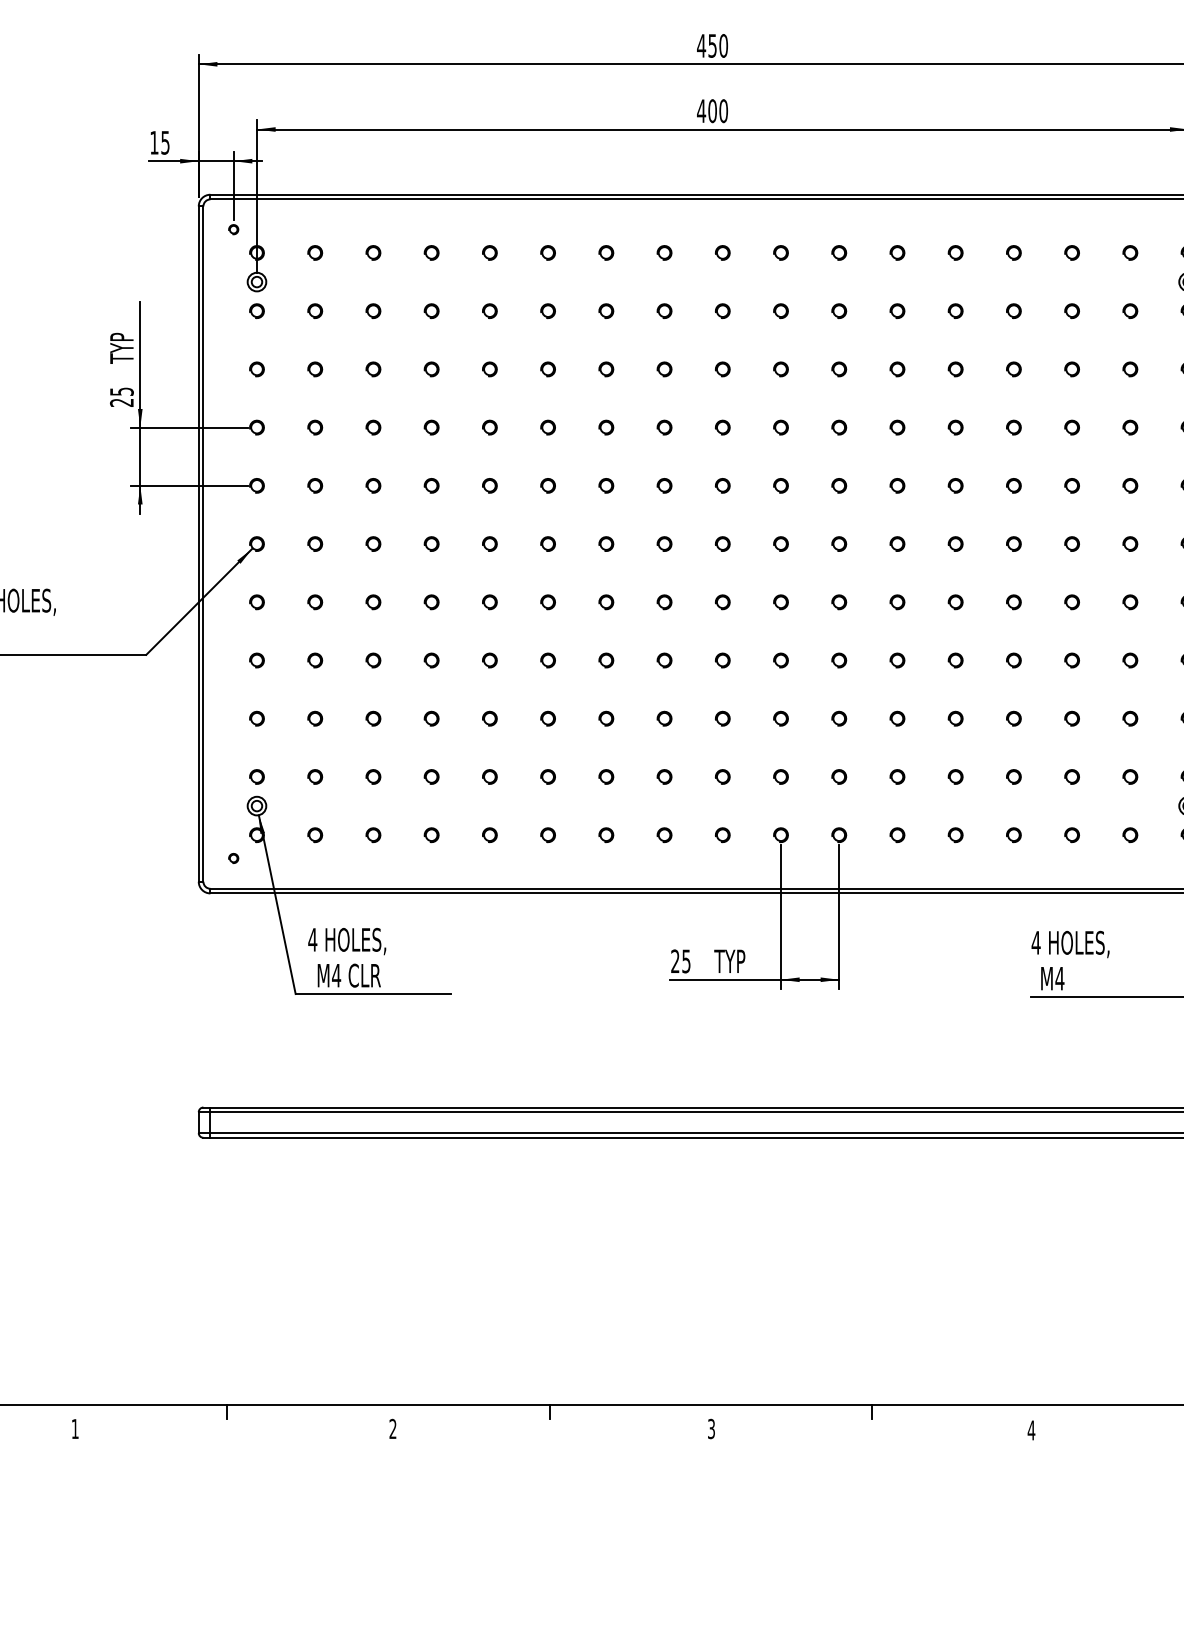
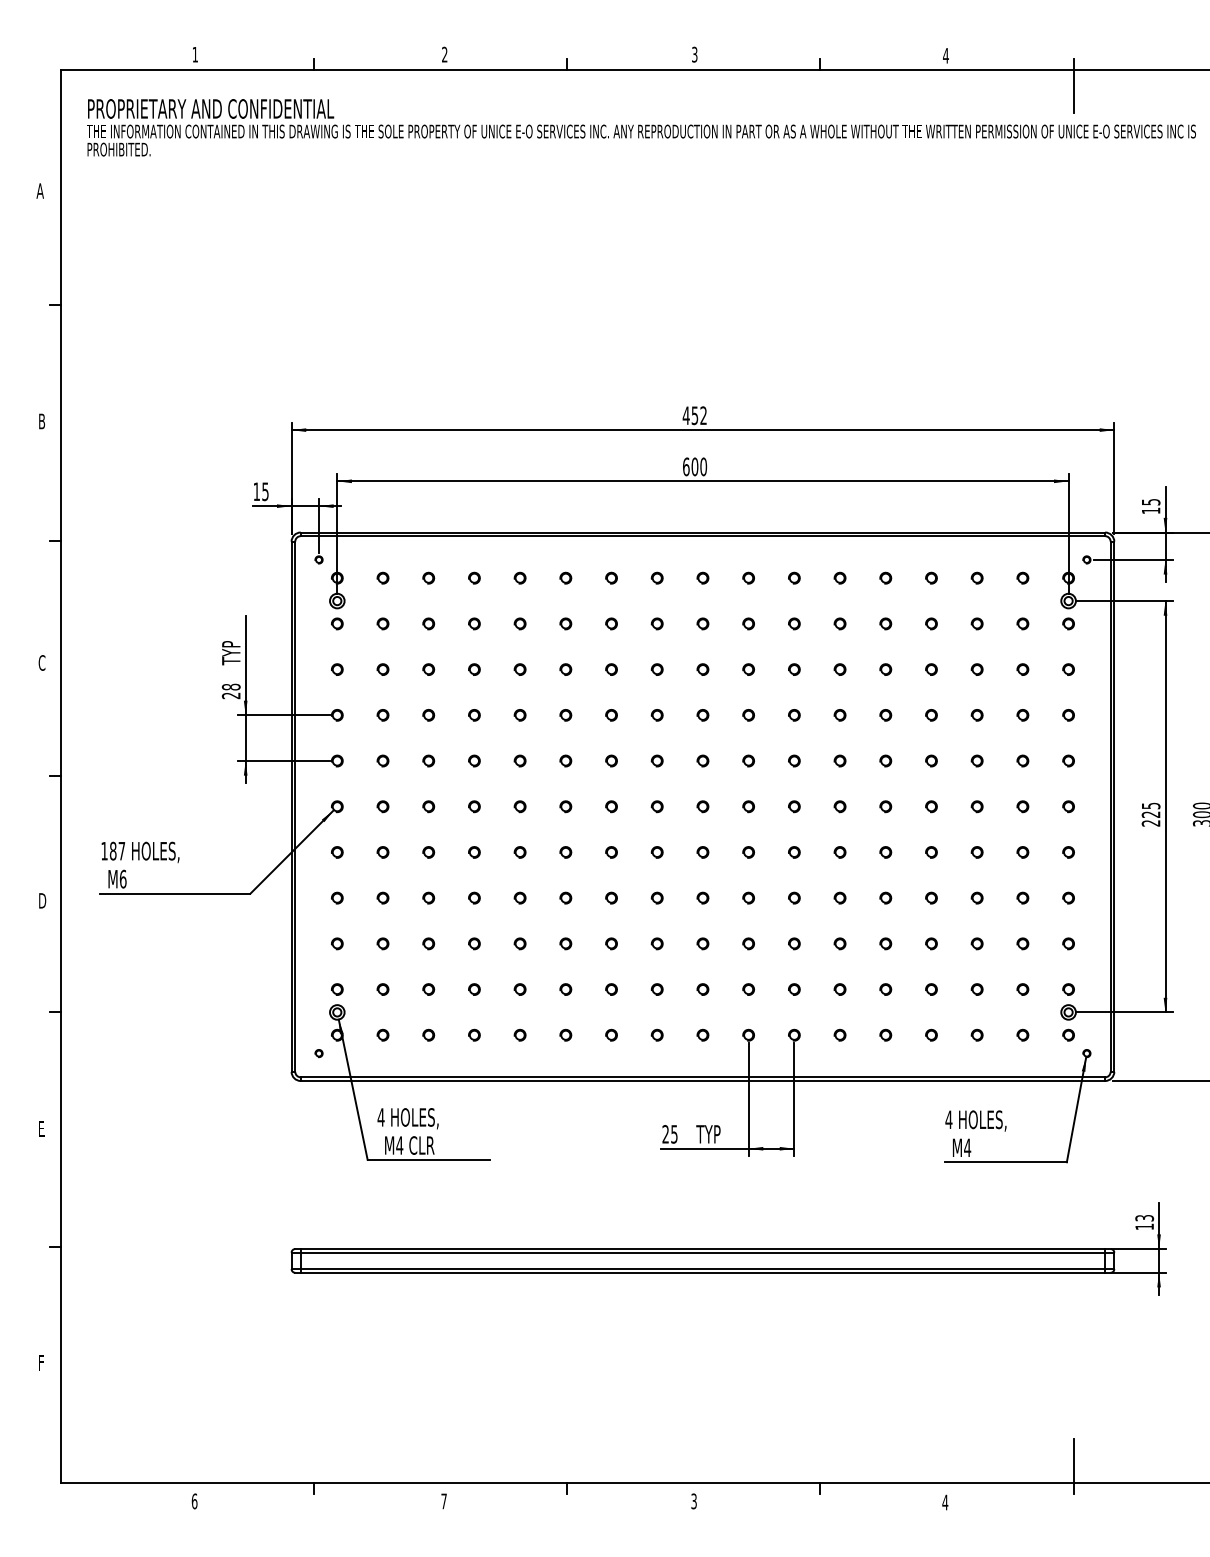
text: (723, 45) -> (703, 415), 450 -> 452
text: (700, 110) -> (685, 466), 400 -> 600
text: (120, 390) -> (230, 686), 25 -> 28
text: (75, 1429) -> (194, 1501), 1 -> 6
text: (392, 1429) -> (443, 1501), 2 -> 7

